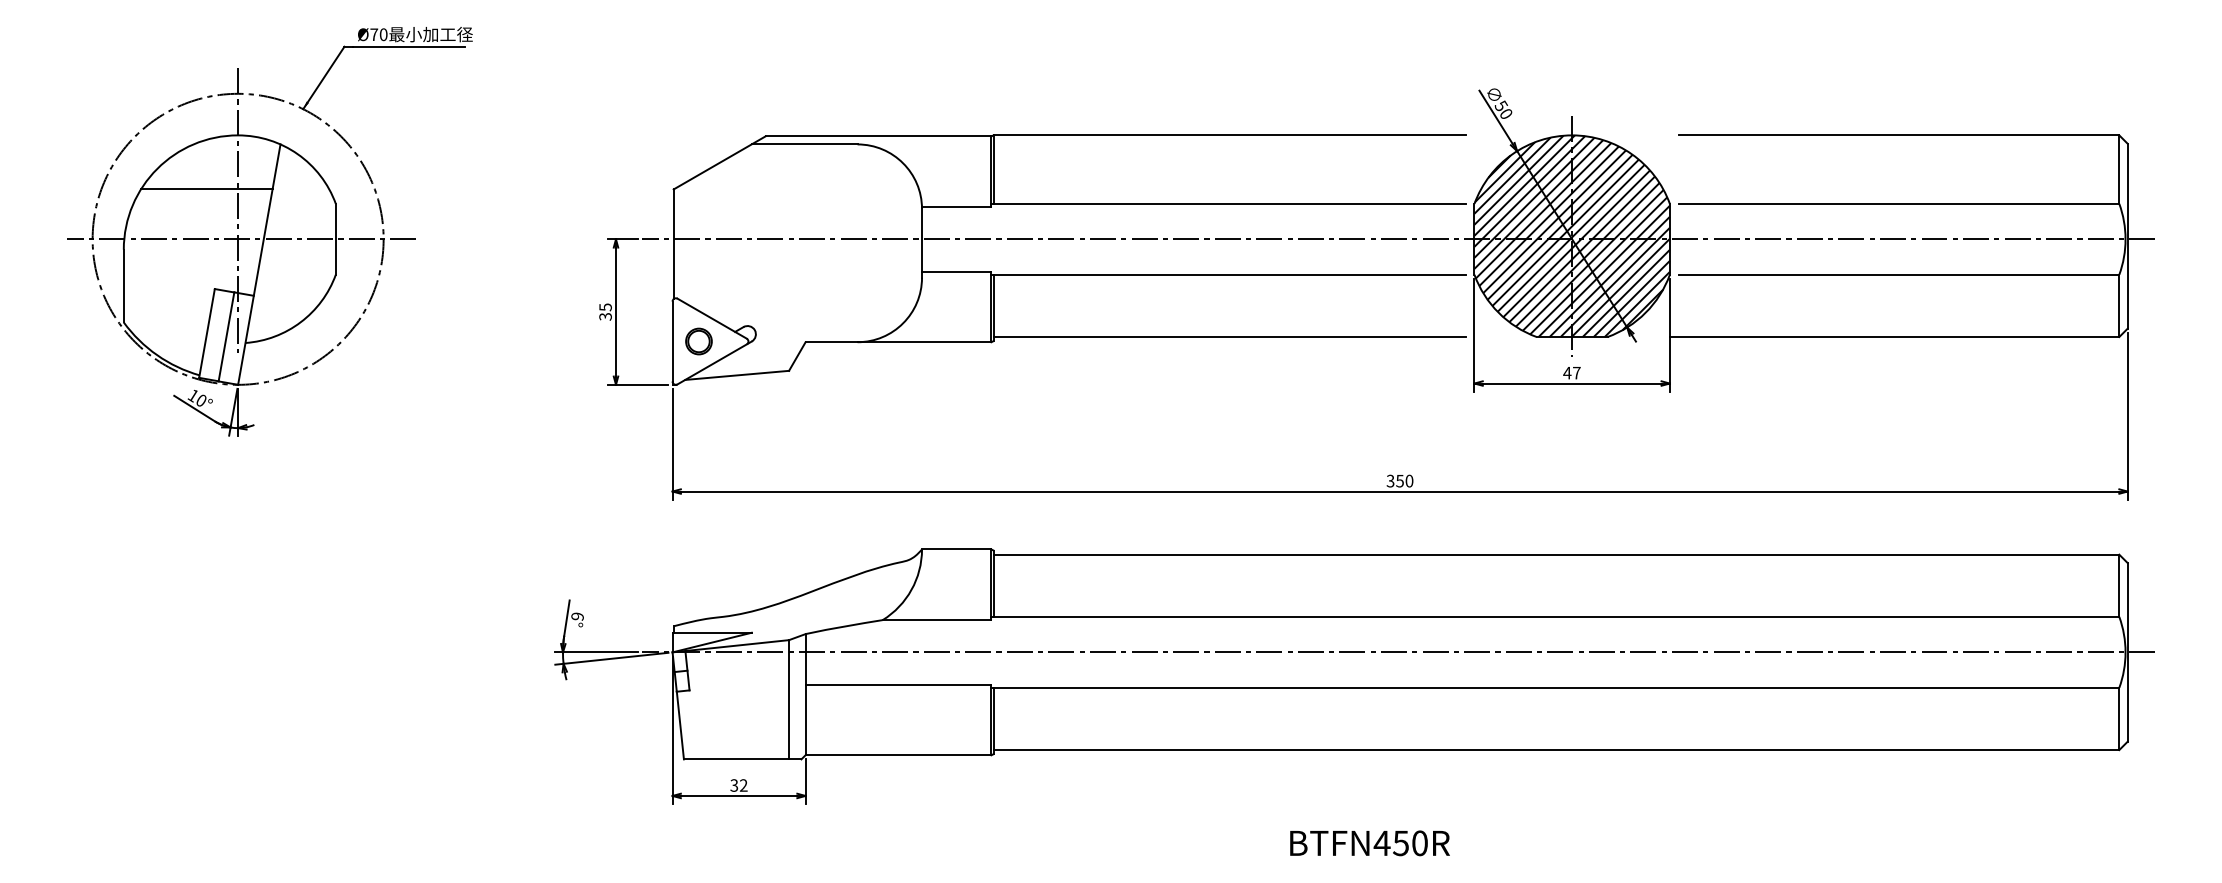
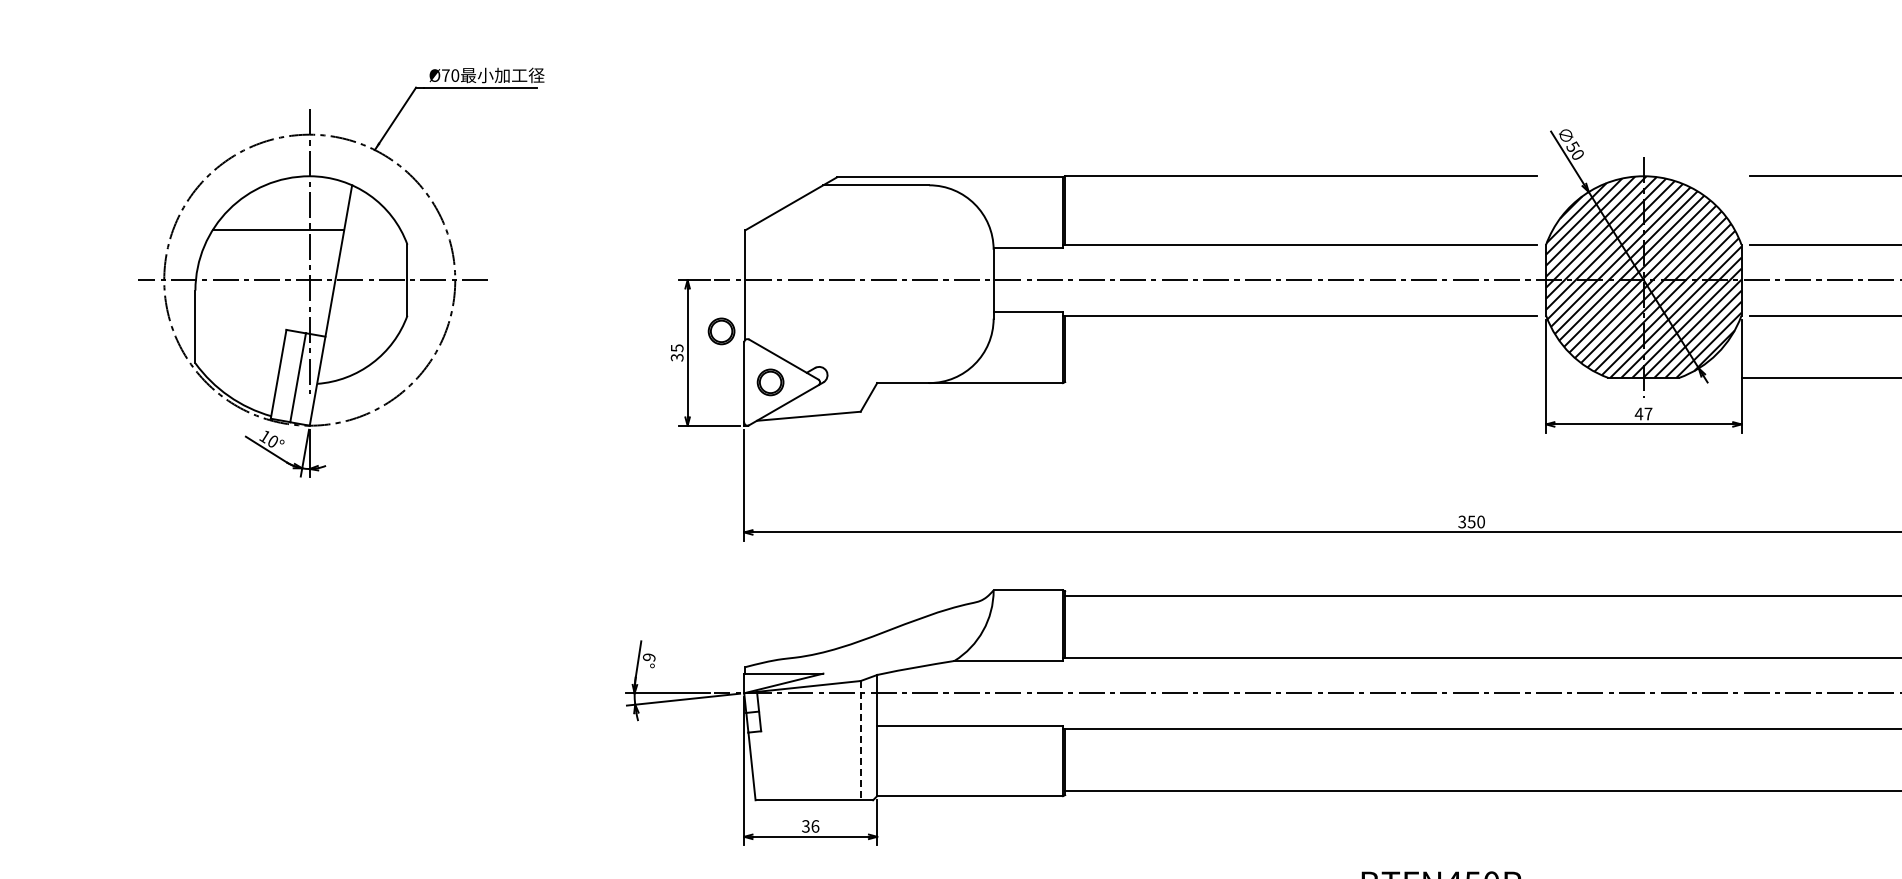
part: (649, 290) -> (721, 331), added
line: (1229, 337) -> (1301, 378), removed
line: (789, 699) -> (861, 740), solid -> dashed
text: (743, 785) -> (815, 826), 32 -> 36

